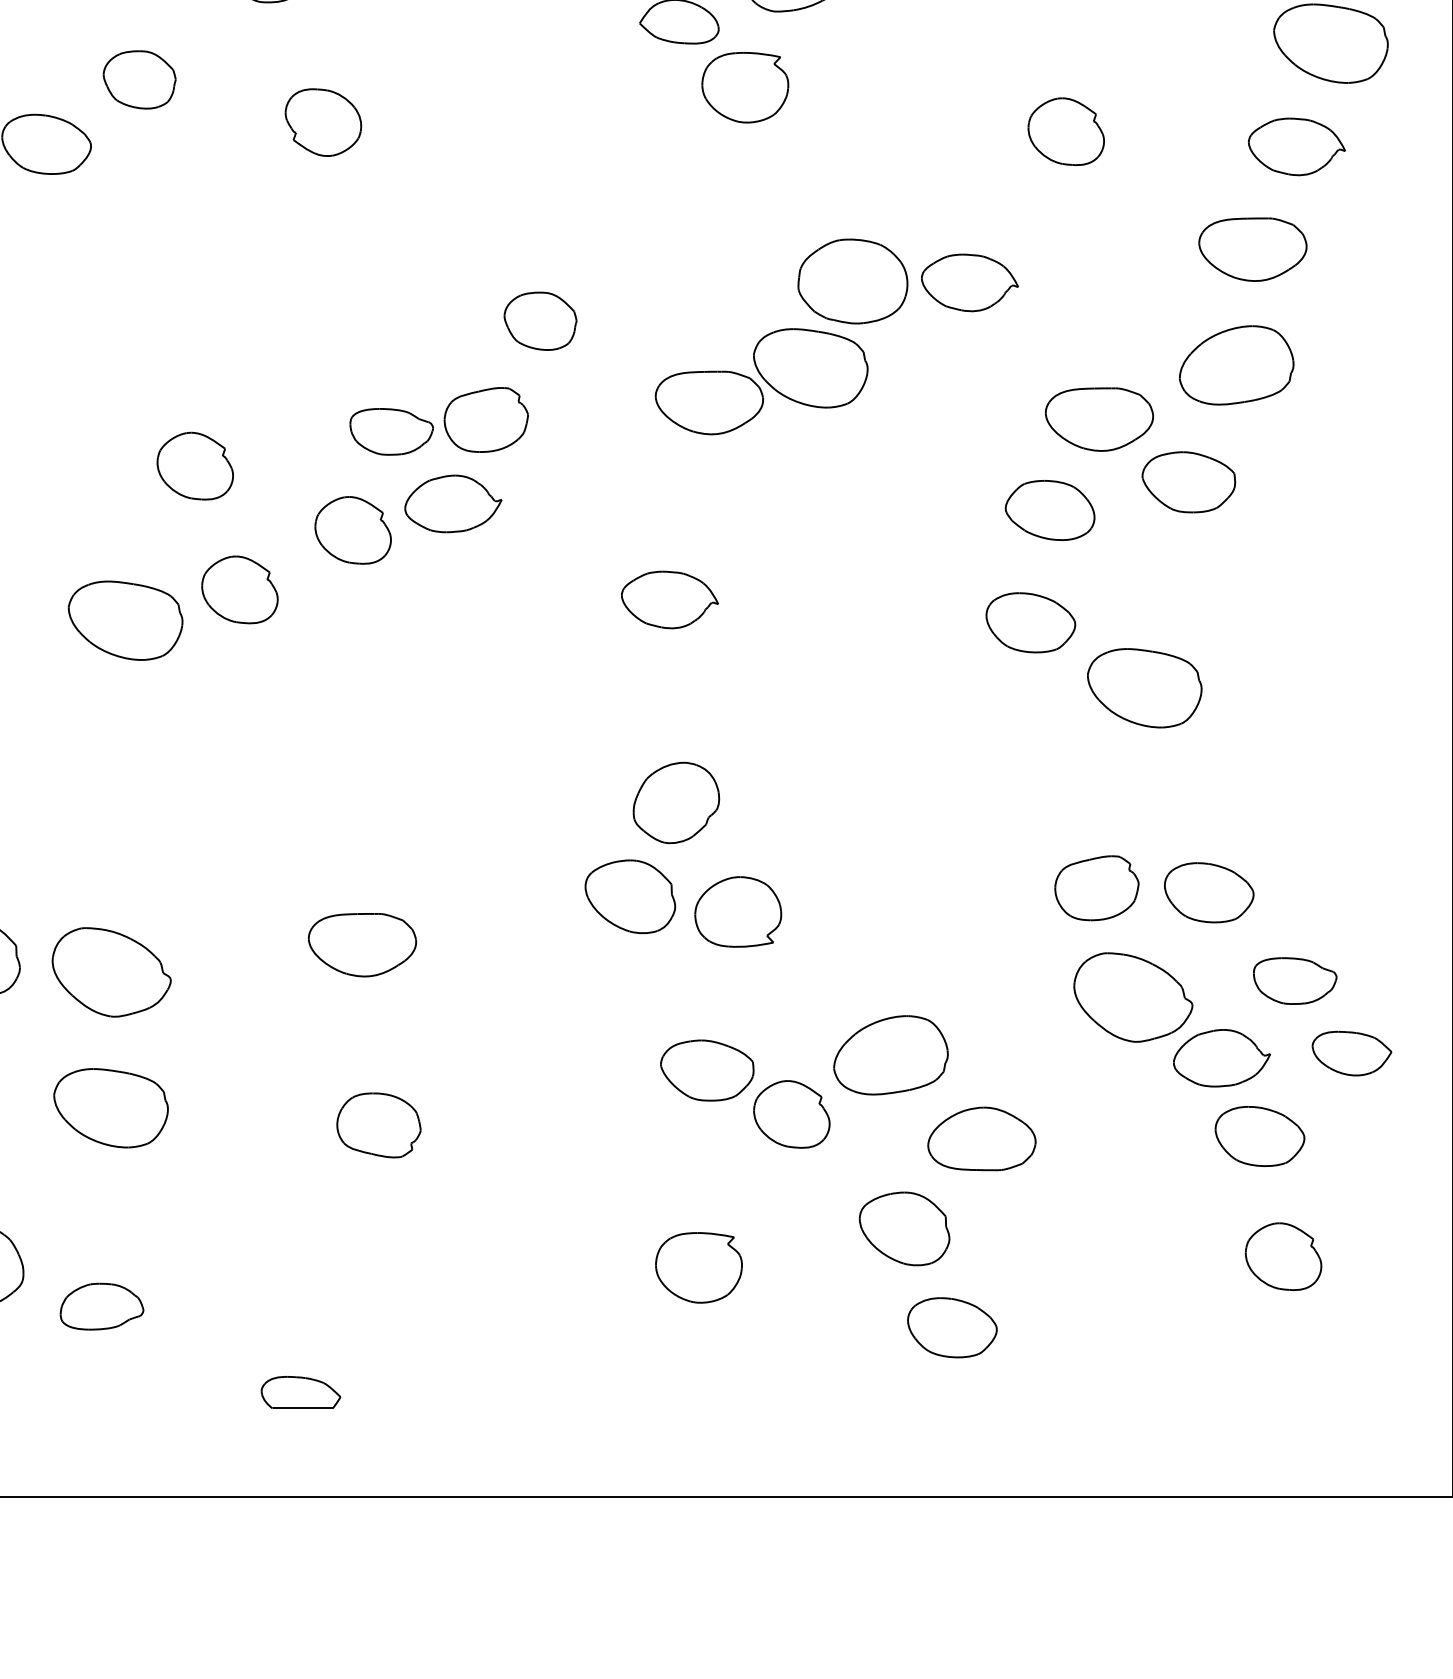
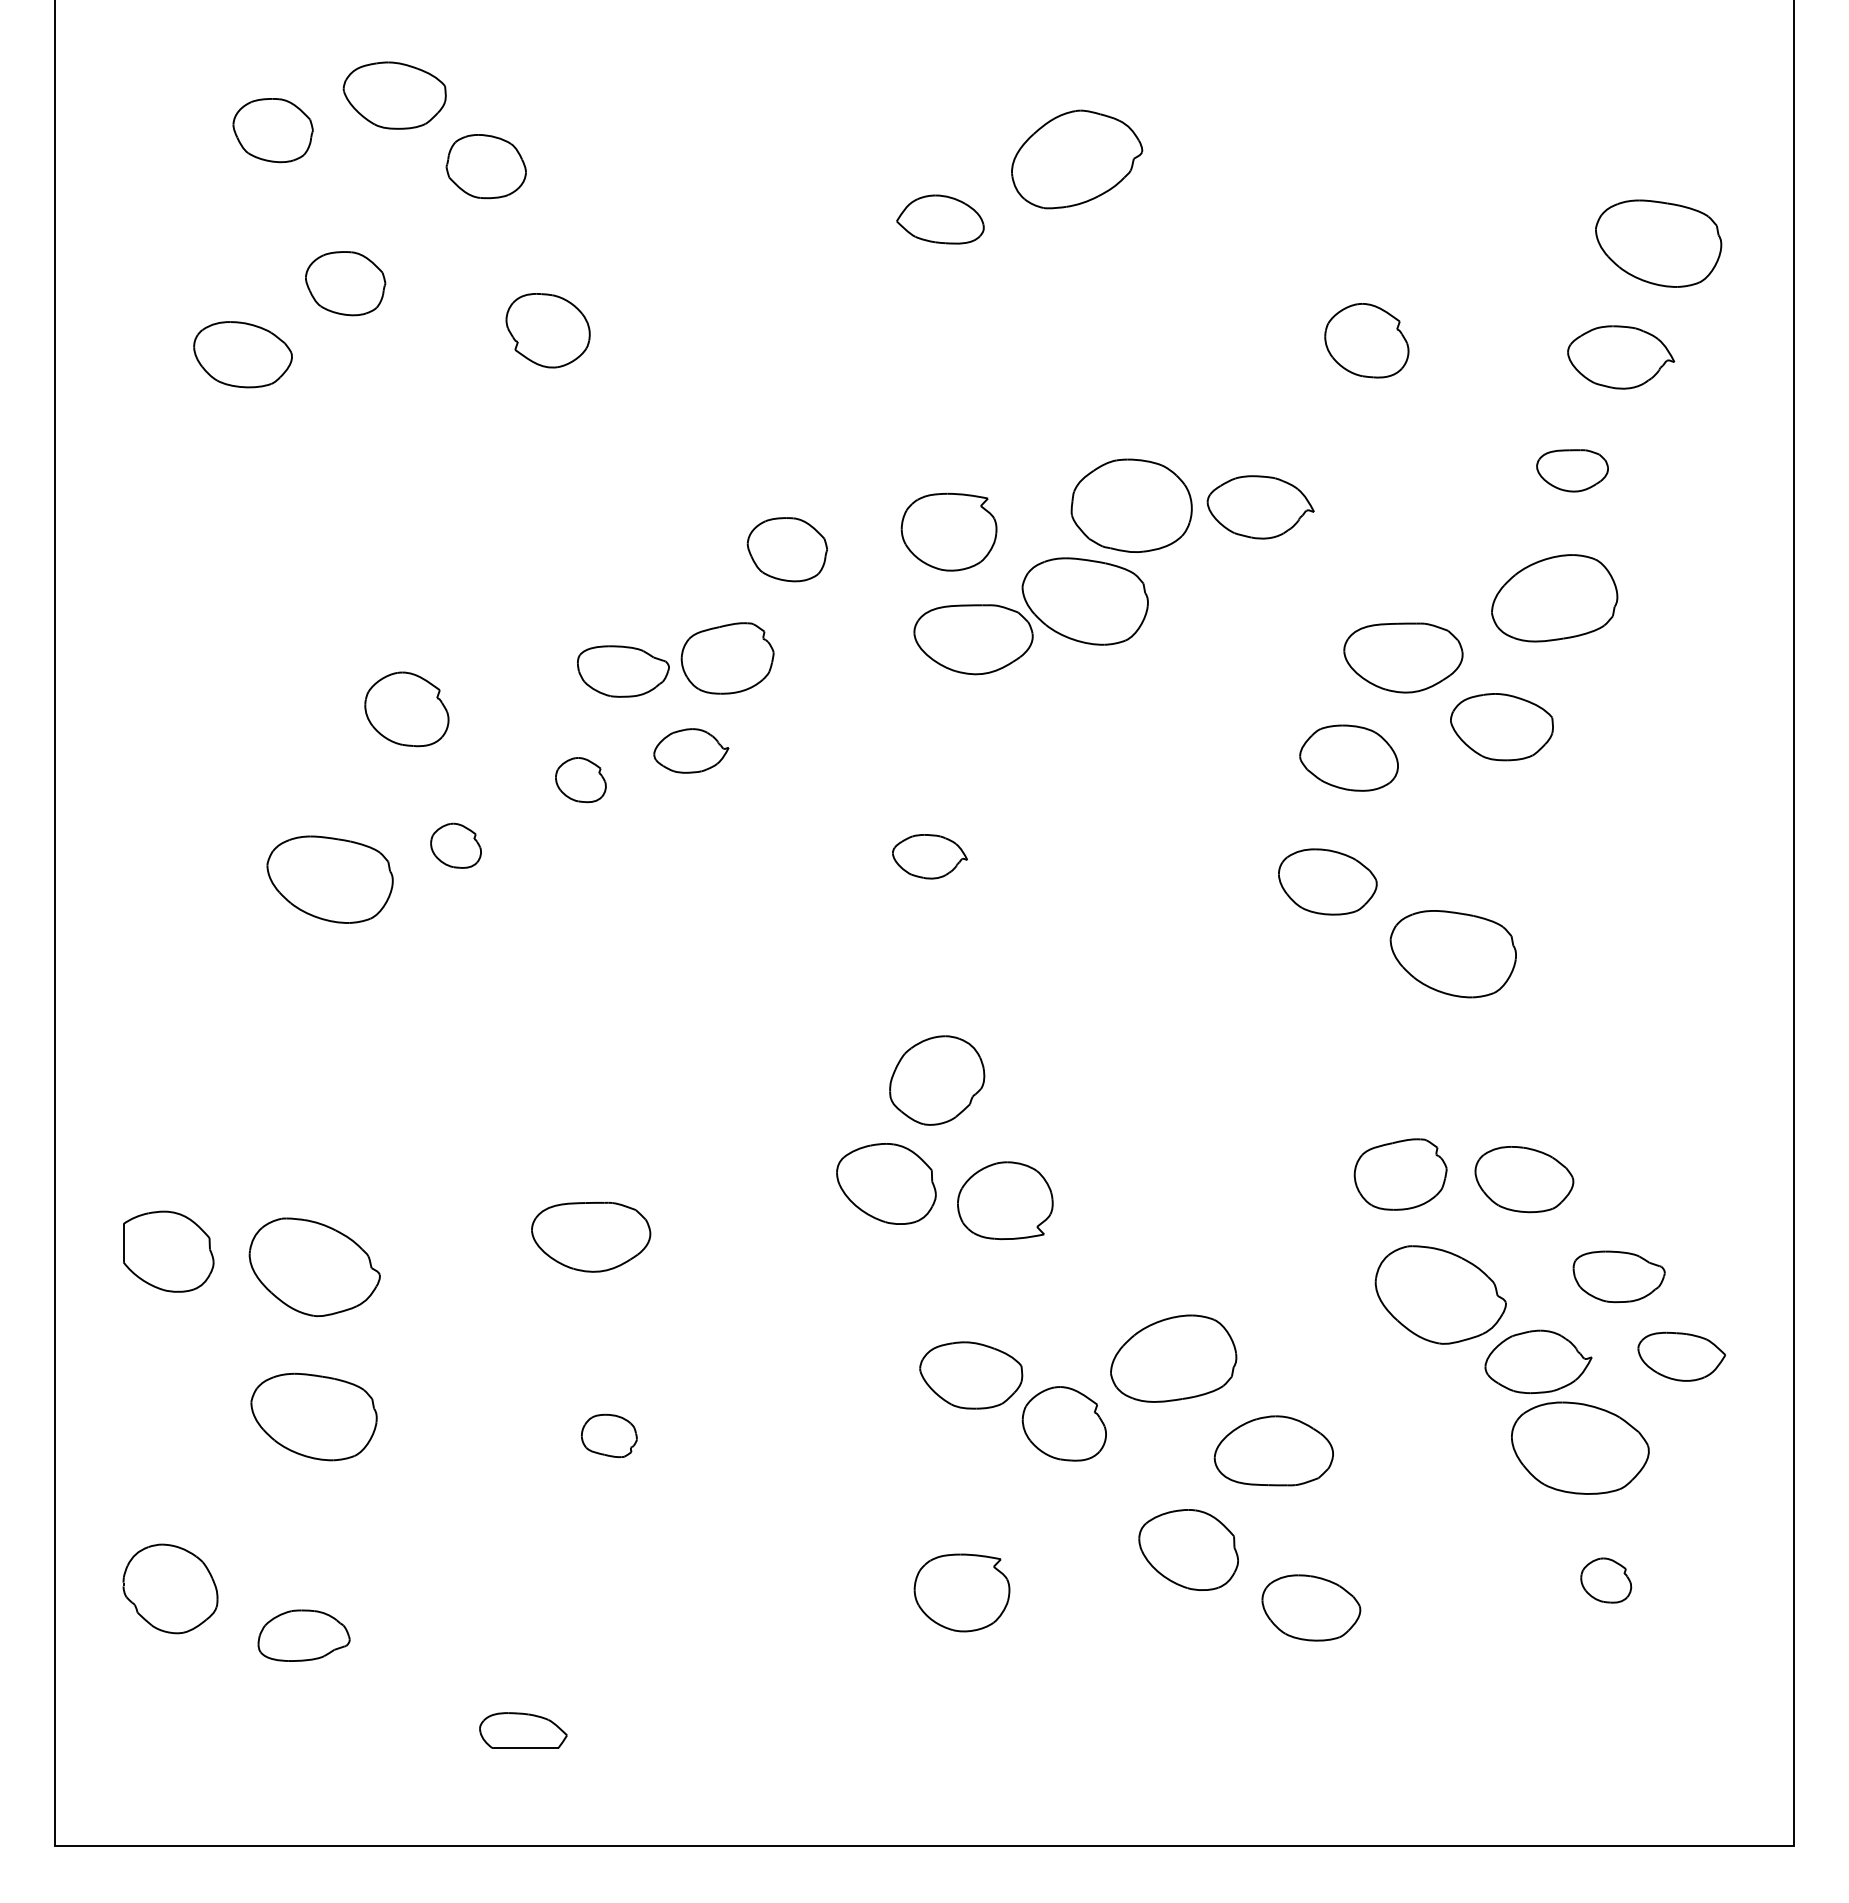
part: (744, 87) -> (948, 531), moved
part: (1252, 249) -> (1572, 470), size x0.6
part: (453, 503) -> (691, 750), size x0.7
part: (352, 529) -> (580, 779), size x0.6
part: (239, 589) -> (455, 845), size x0.6
part: (669, 599) -> (929, 856), size x0.7
part: (379, 1125) -> (609, 1435), size x0.6
part: (1260, 1135) -> (1580, 1447), size x1.4
part: (1282, 1256) -> (1605, 1580), size x0.6
part: (952, 1327) -> (1311, 1607), moved

